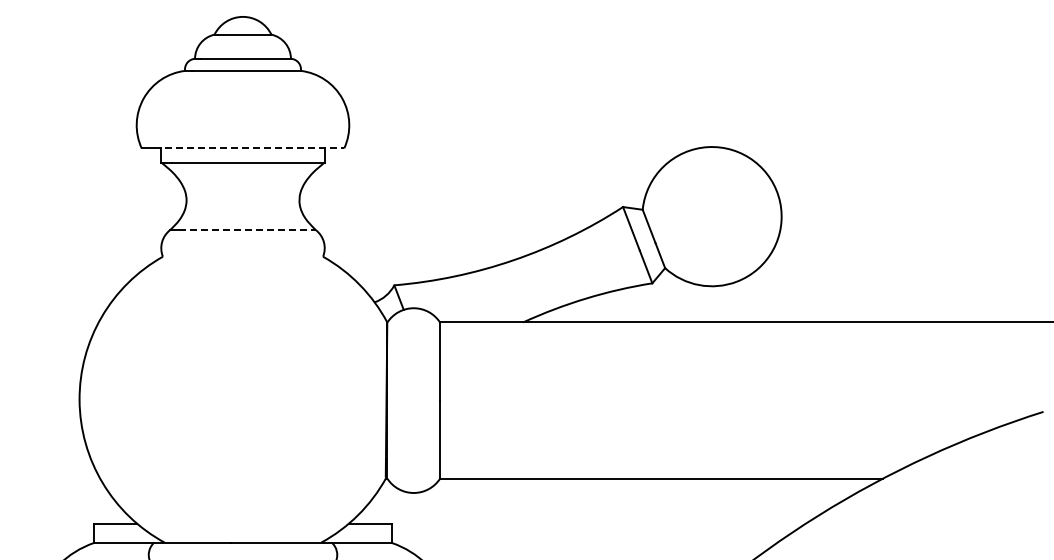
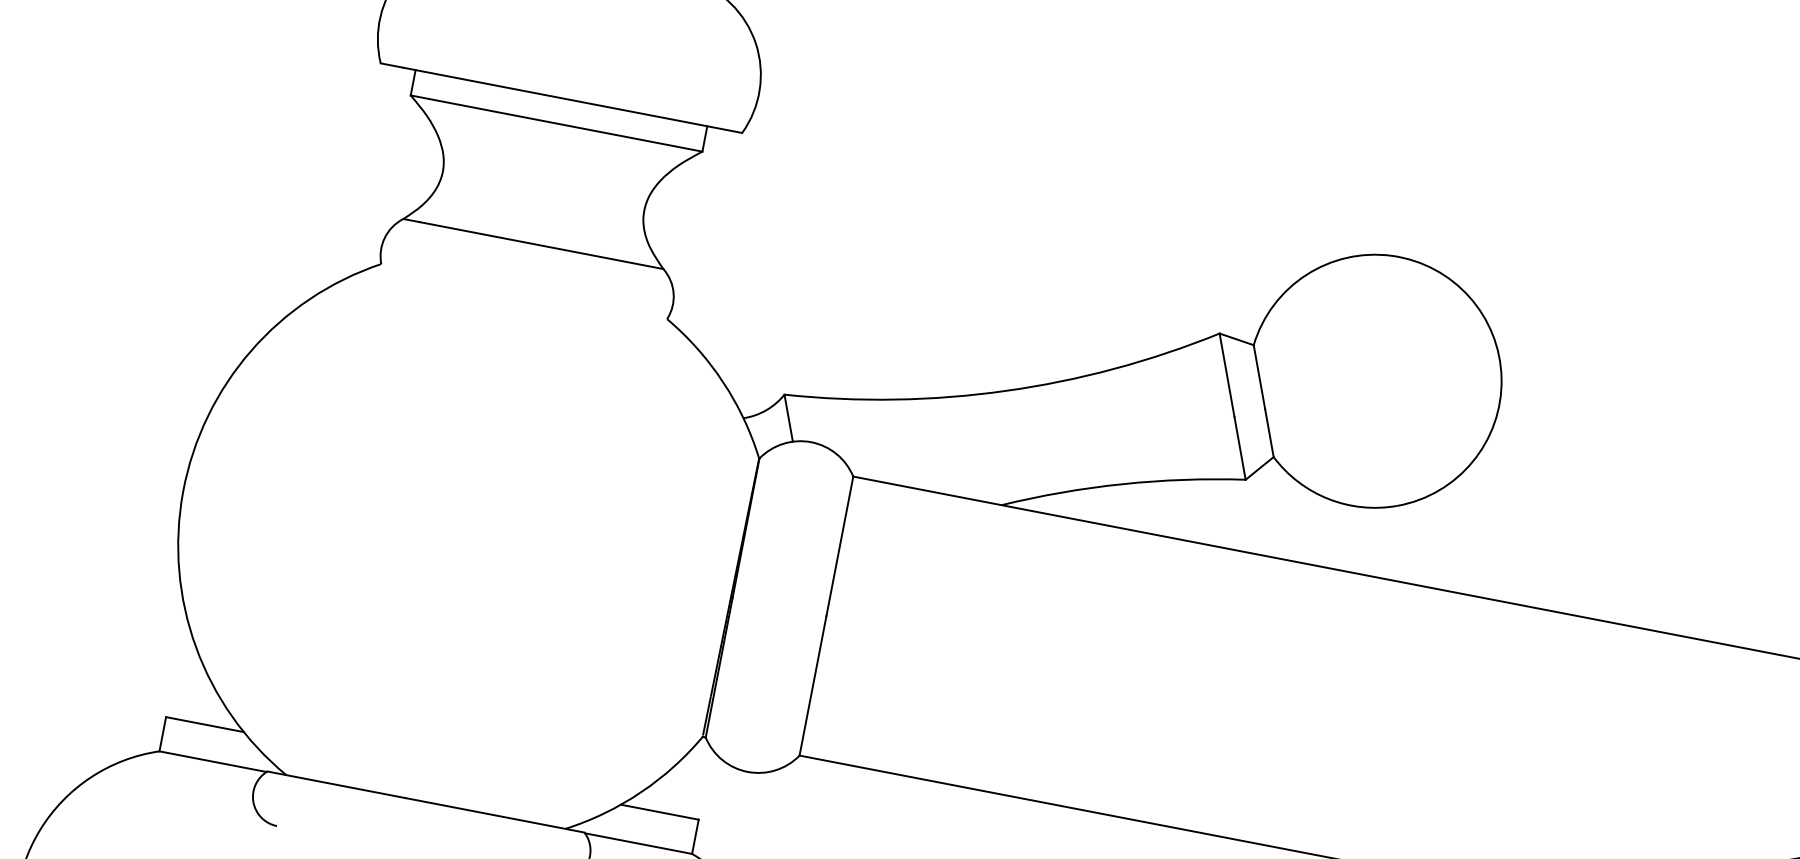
line: (249, 148) -> (573, 100), dashed -> solid
line: (248, 230) -> (543, 246), dashed -> solid

